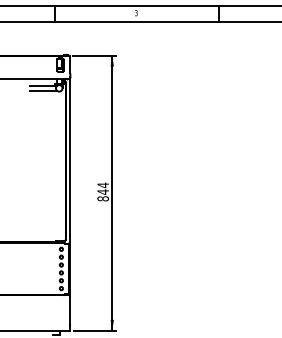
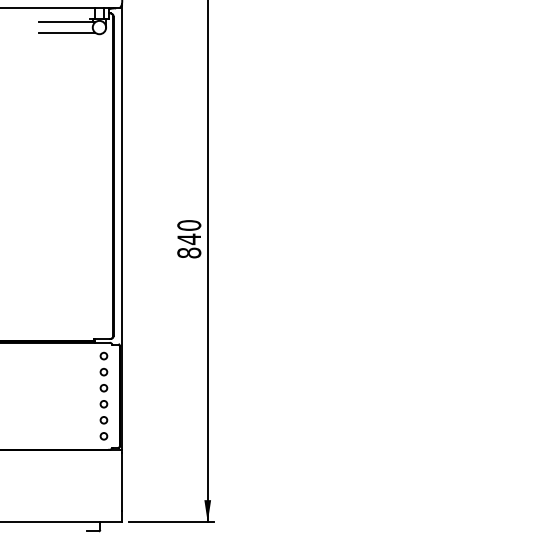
text: (103, 185) -> (189, 225), 844 -> 840

